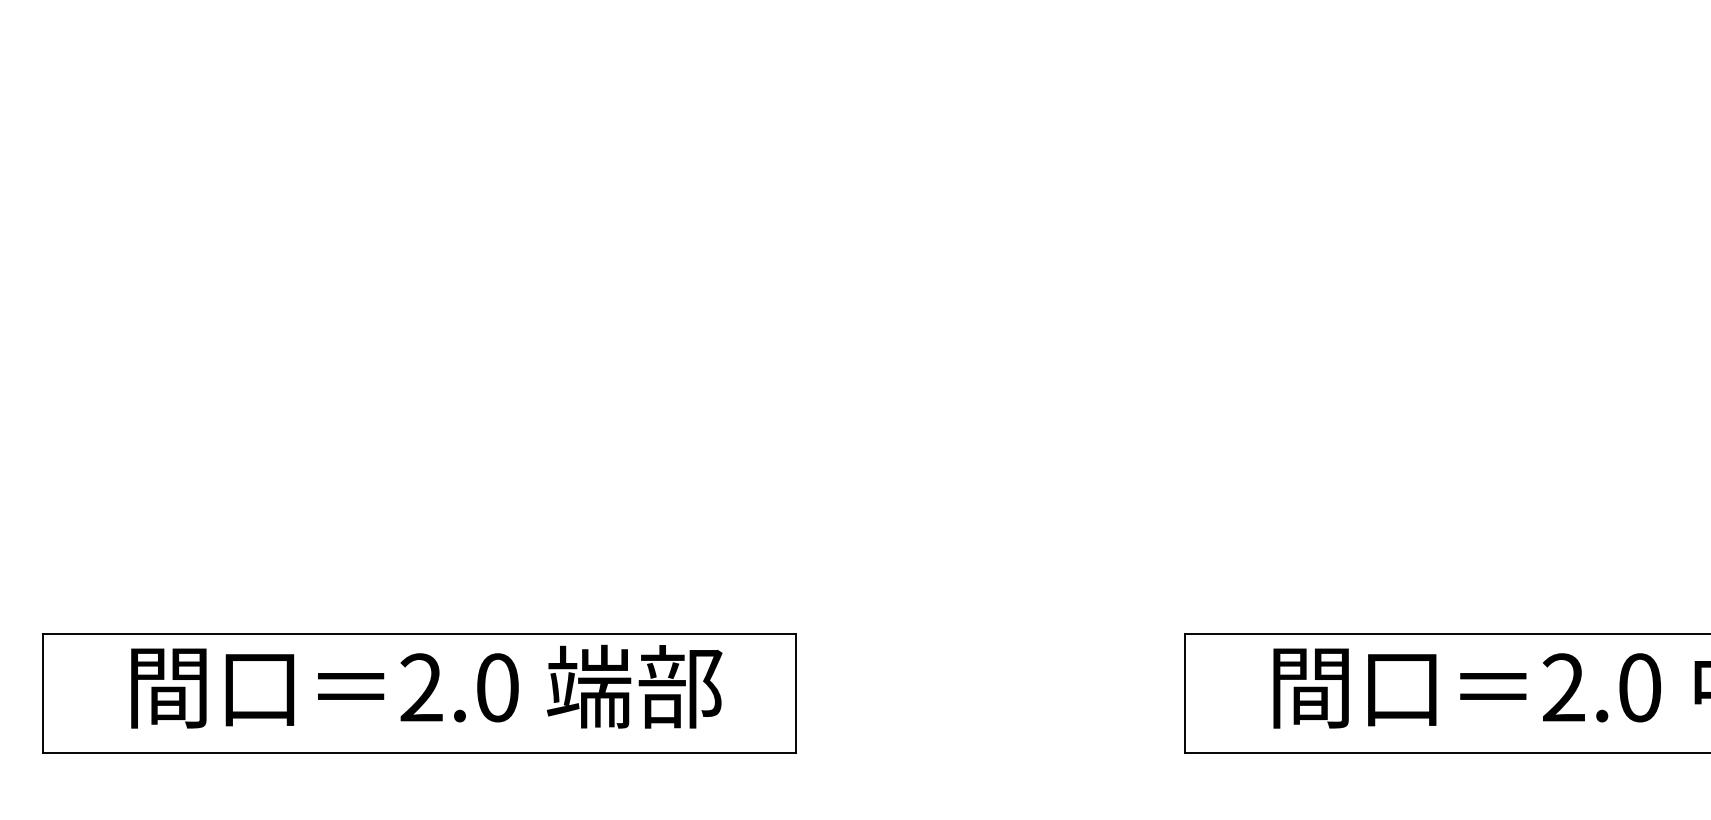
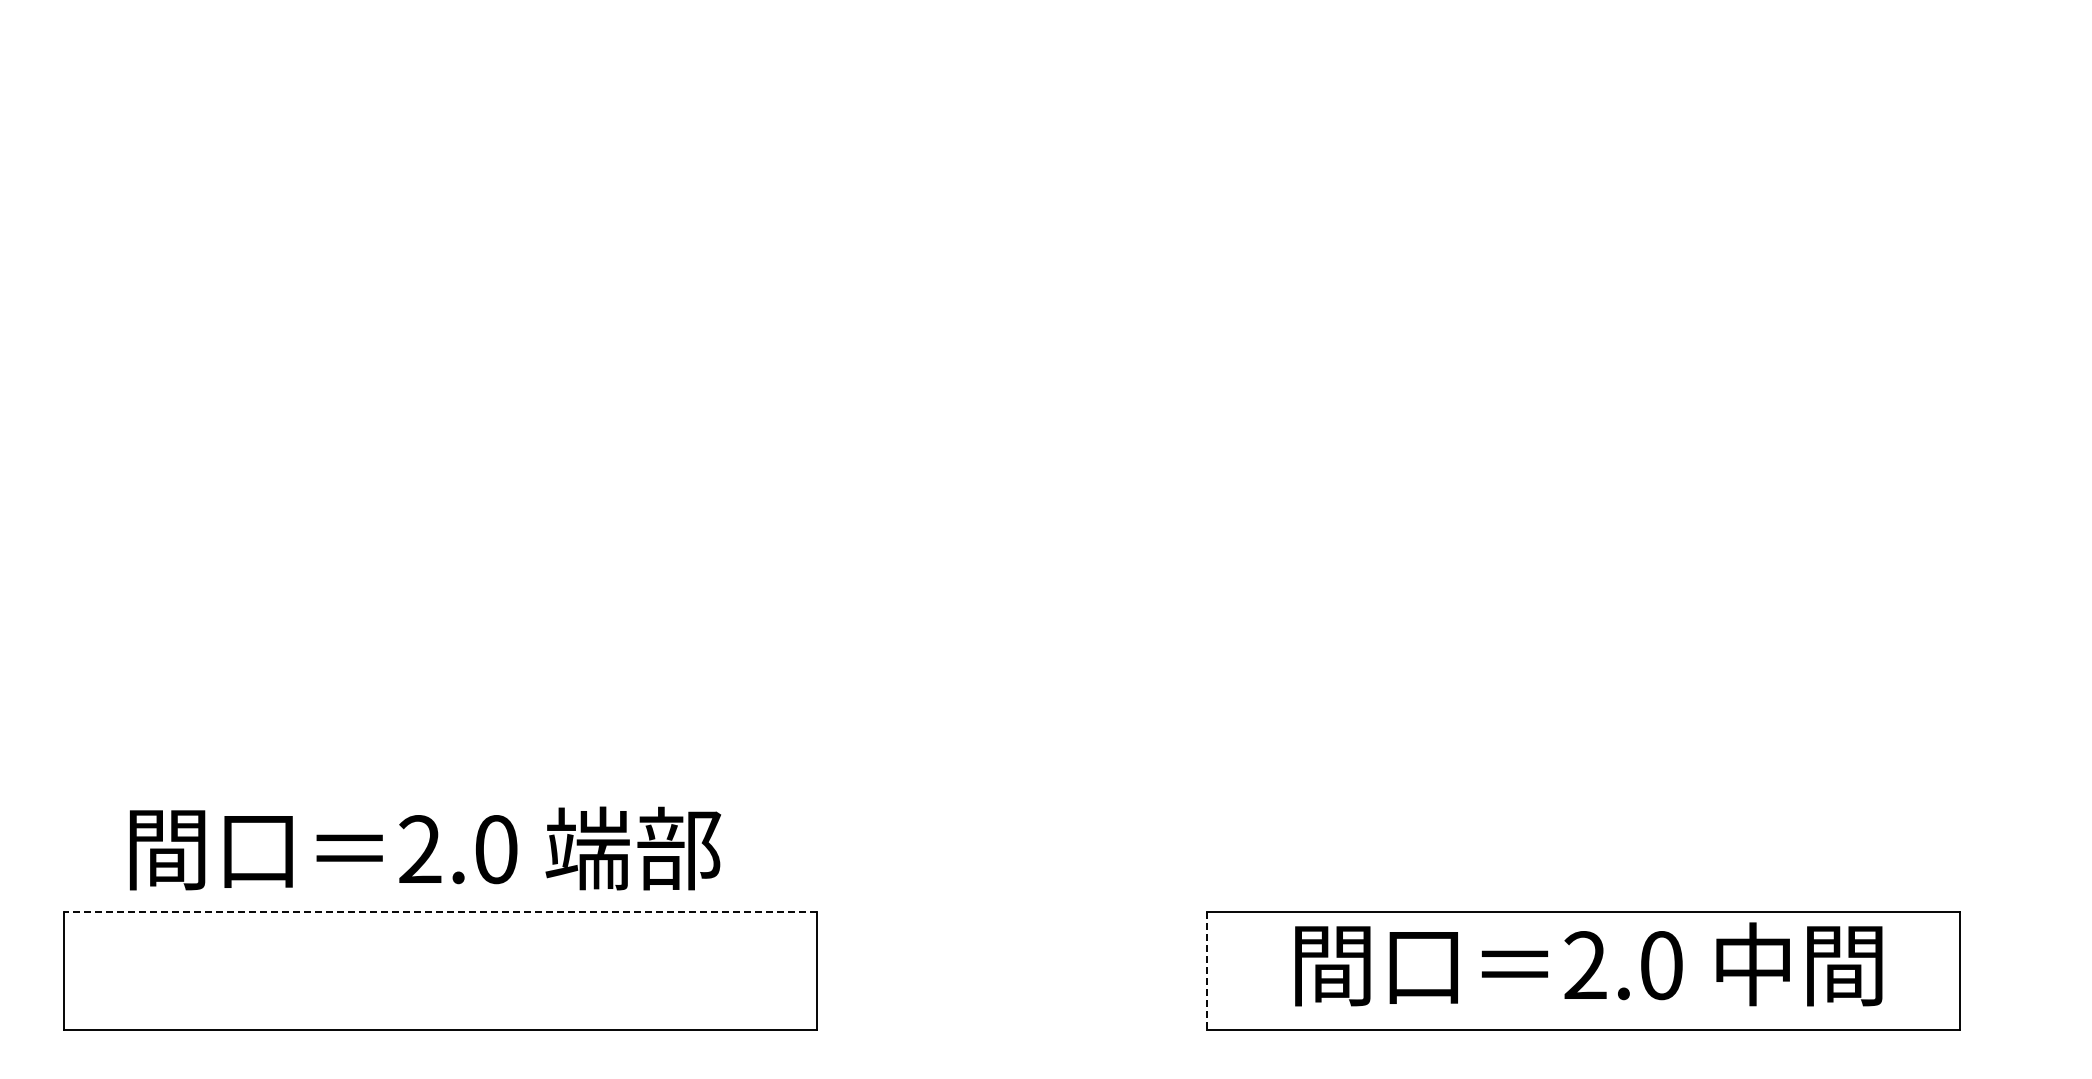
line: (418, 634) -> (440, 912), solid -> dashed
text: (426, 686) -> (425, 848), moved
line: (1184, 693) -> (1206, 971), solid -> dashed

